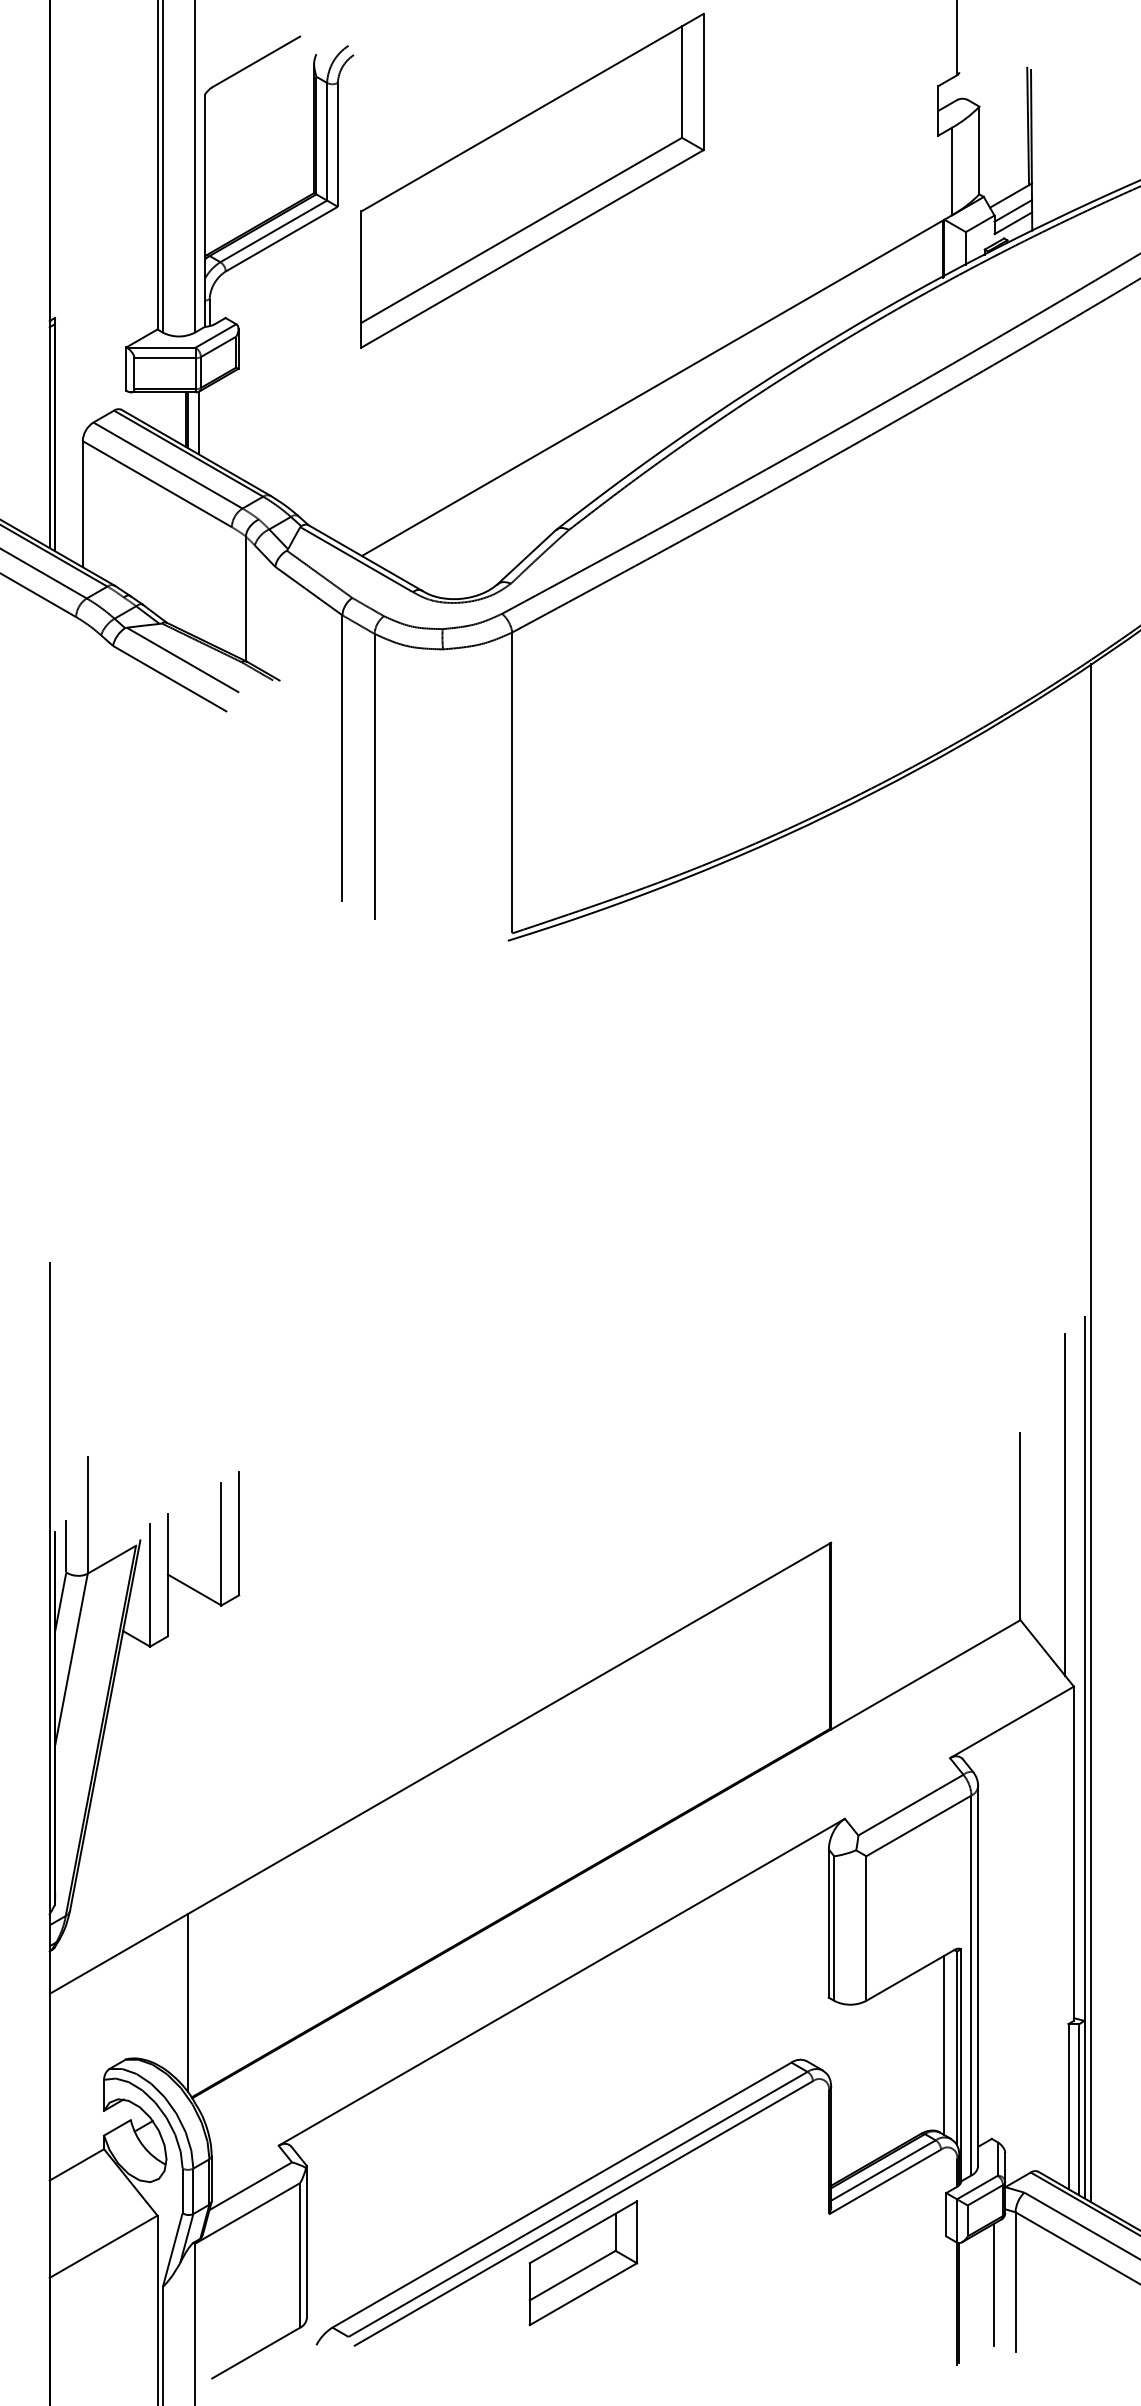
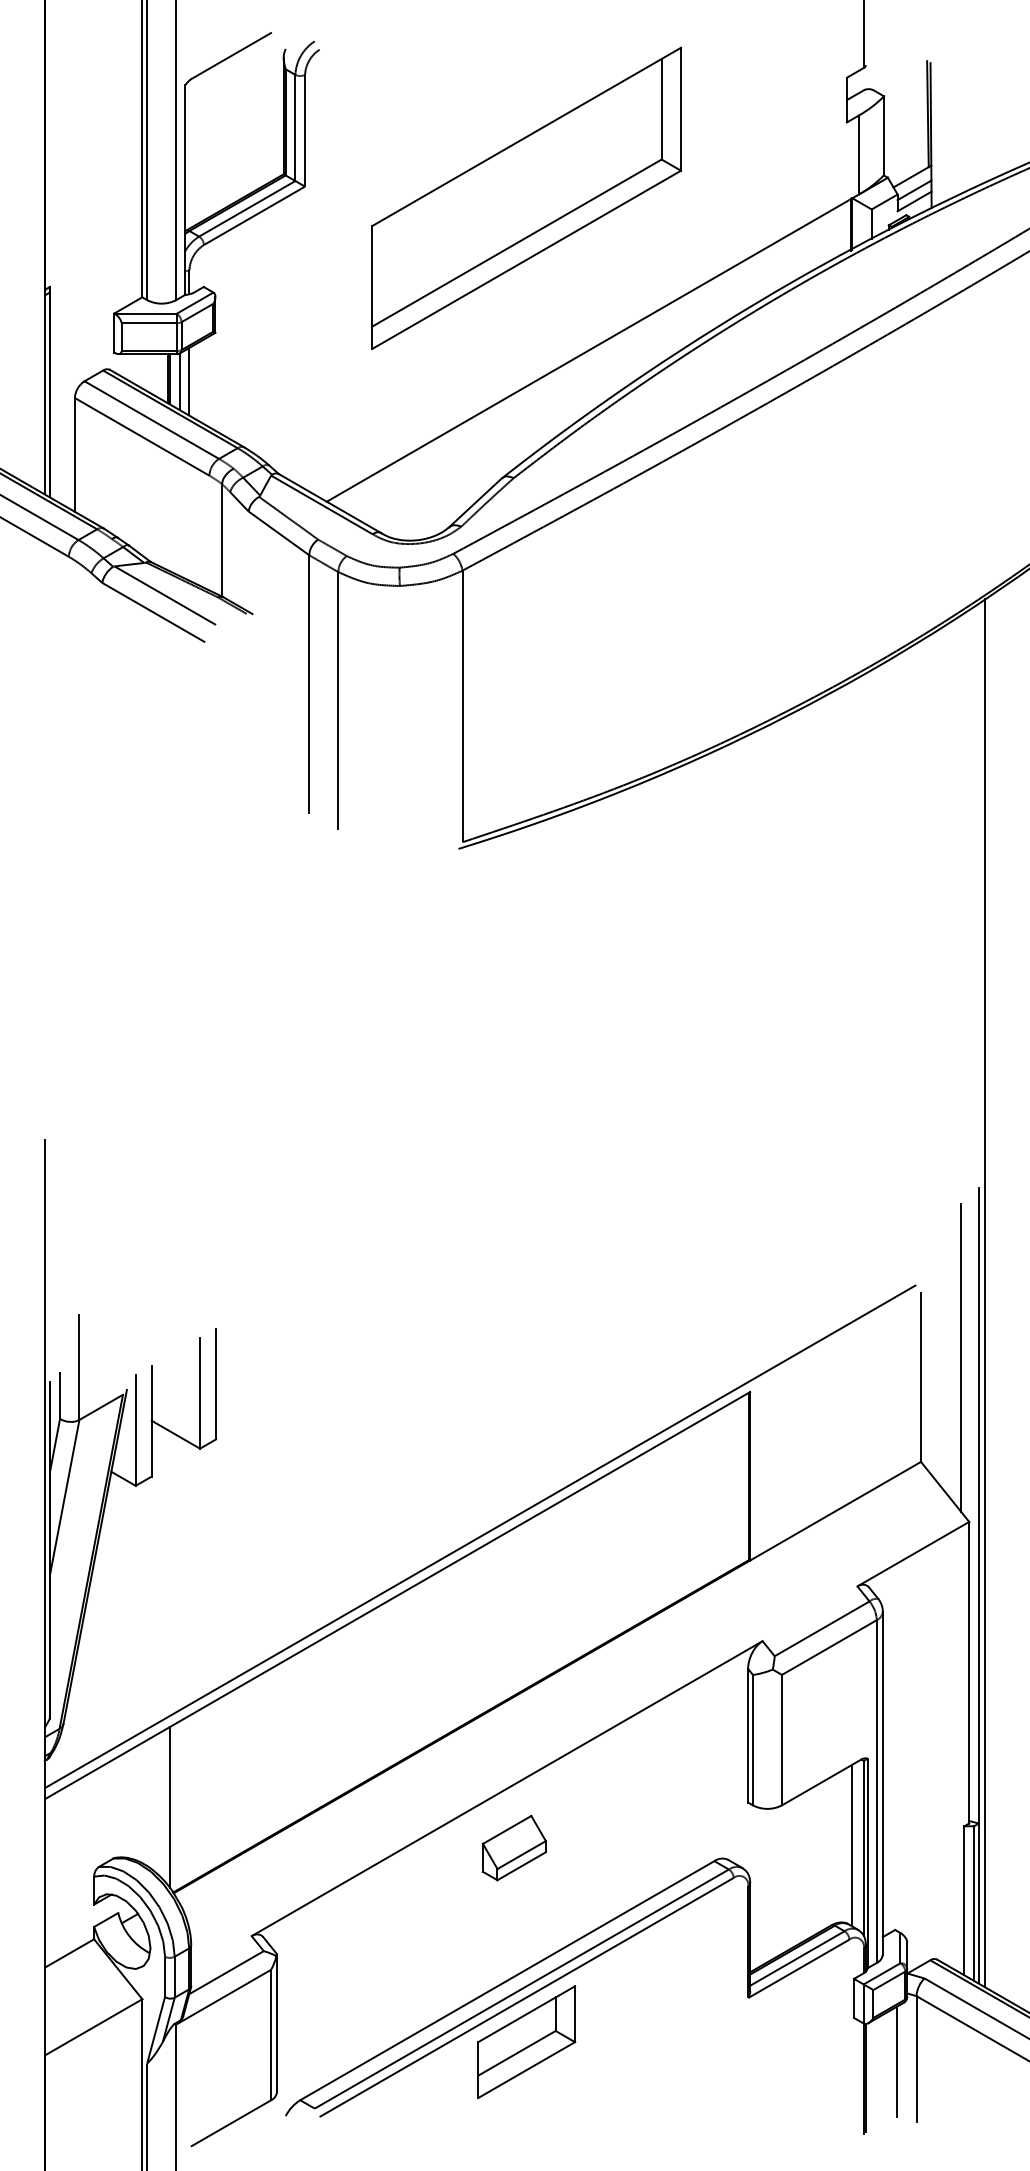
part: (532, 180) -> (526, 198), moved
line: (209, 422) -> (189, 381), added
line: (532, 1702) -> (480, 1536), added
part: (569, 2047) -> (514, 1847), added

